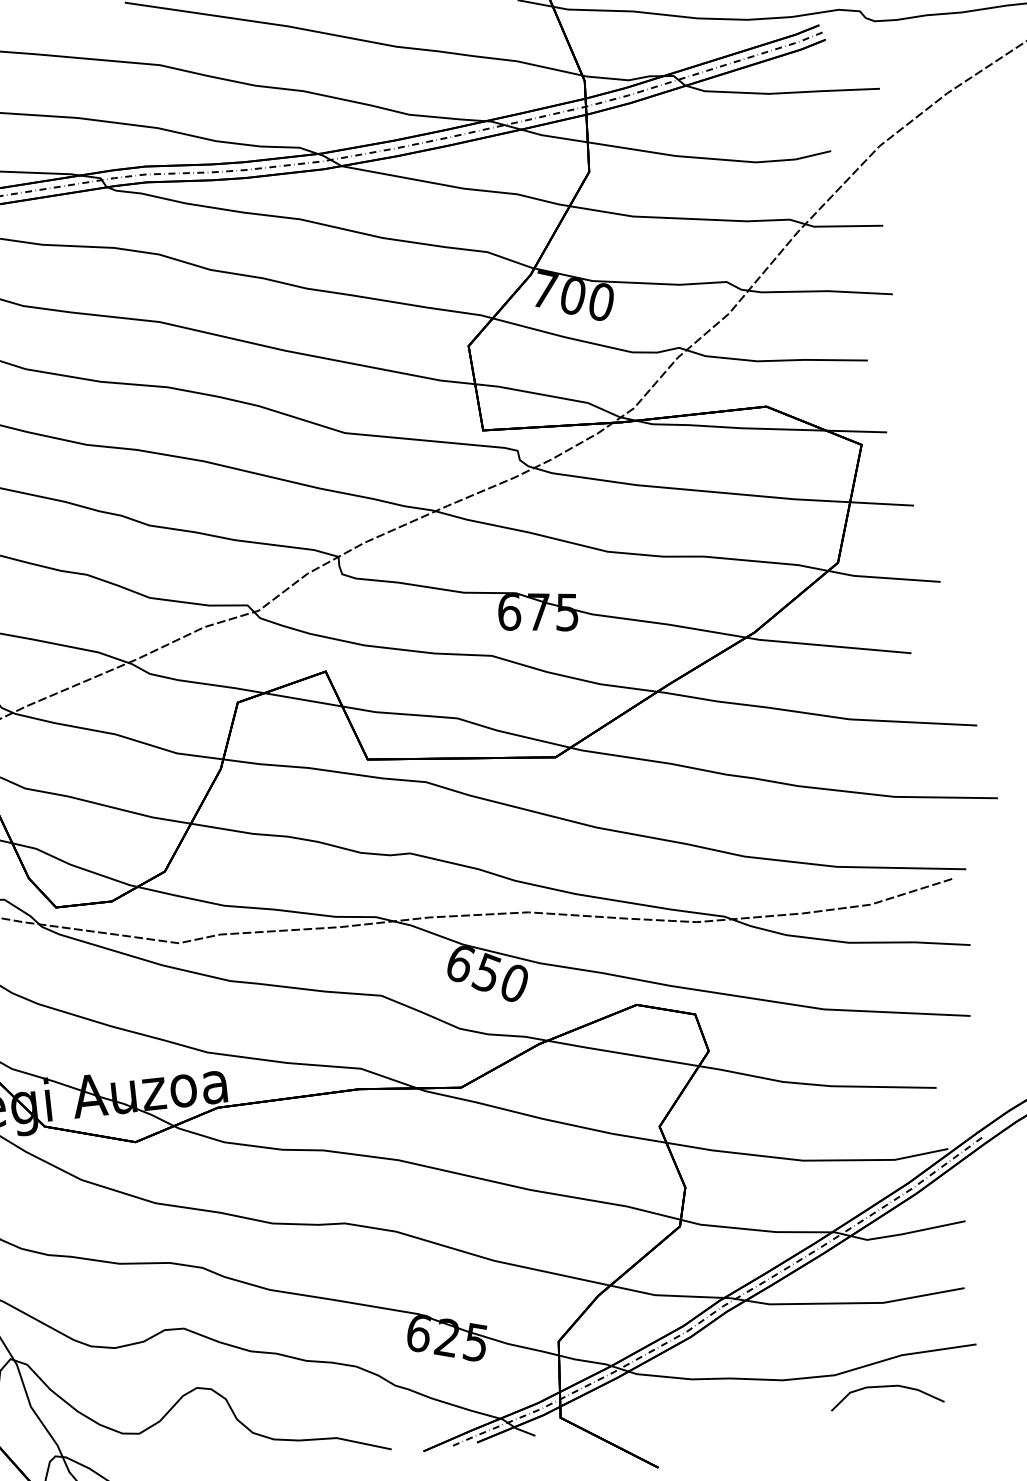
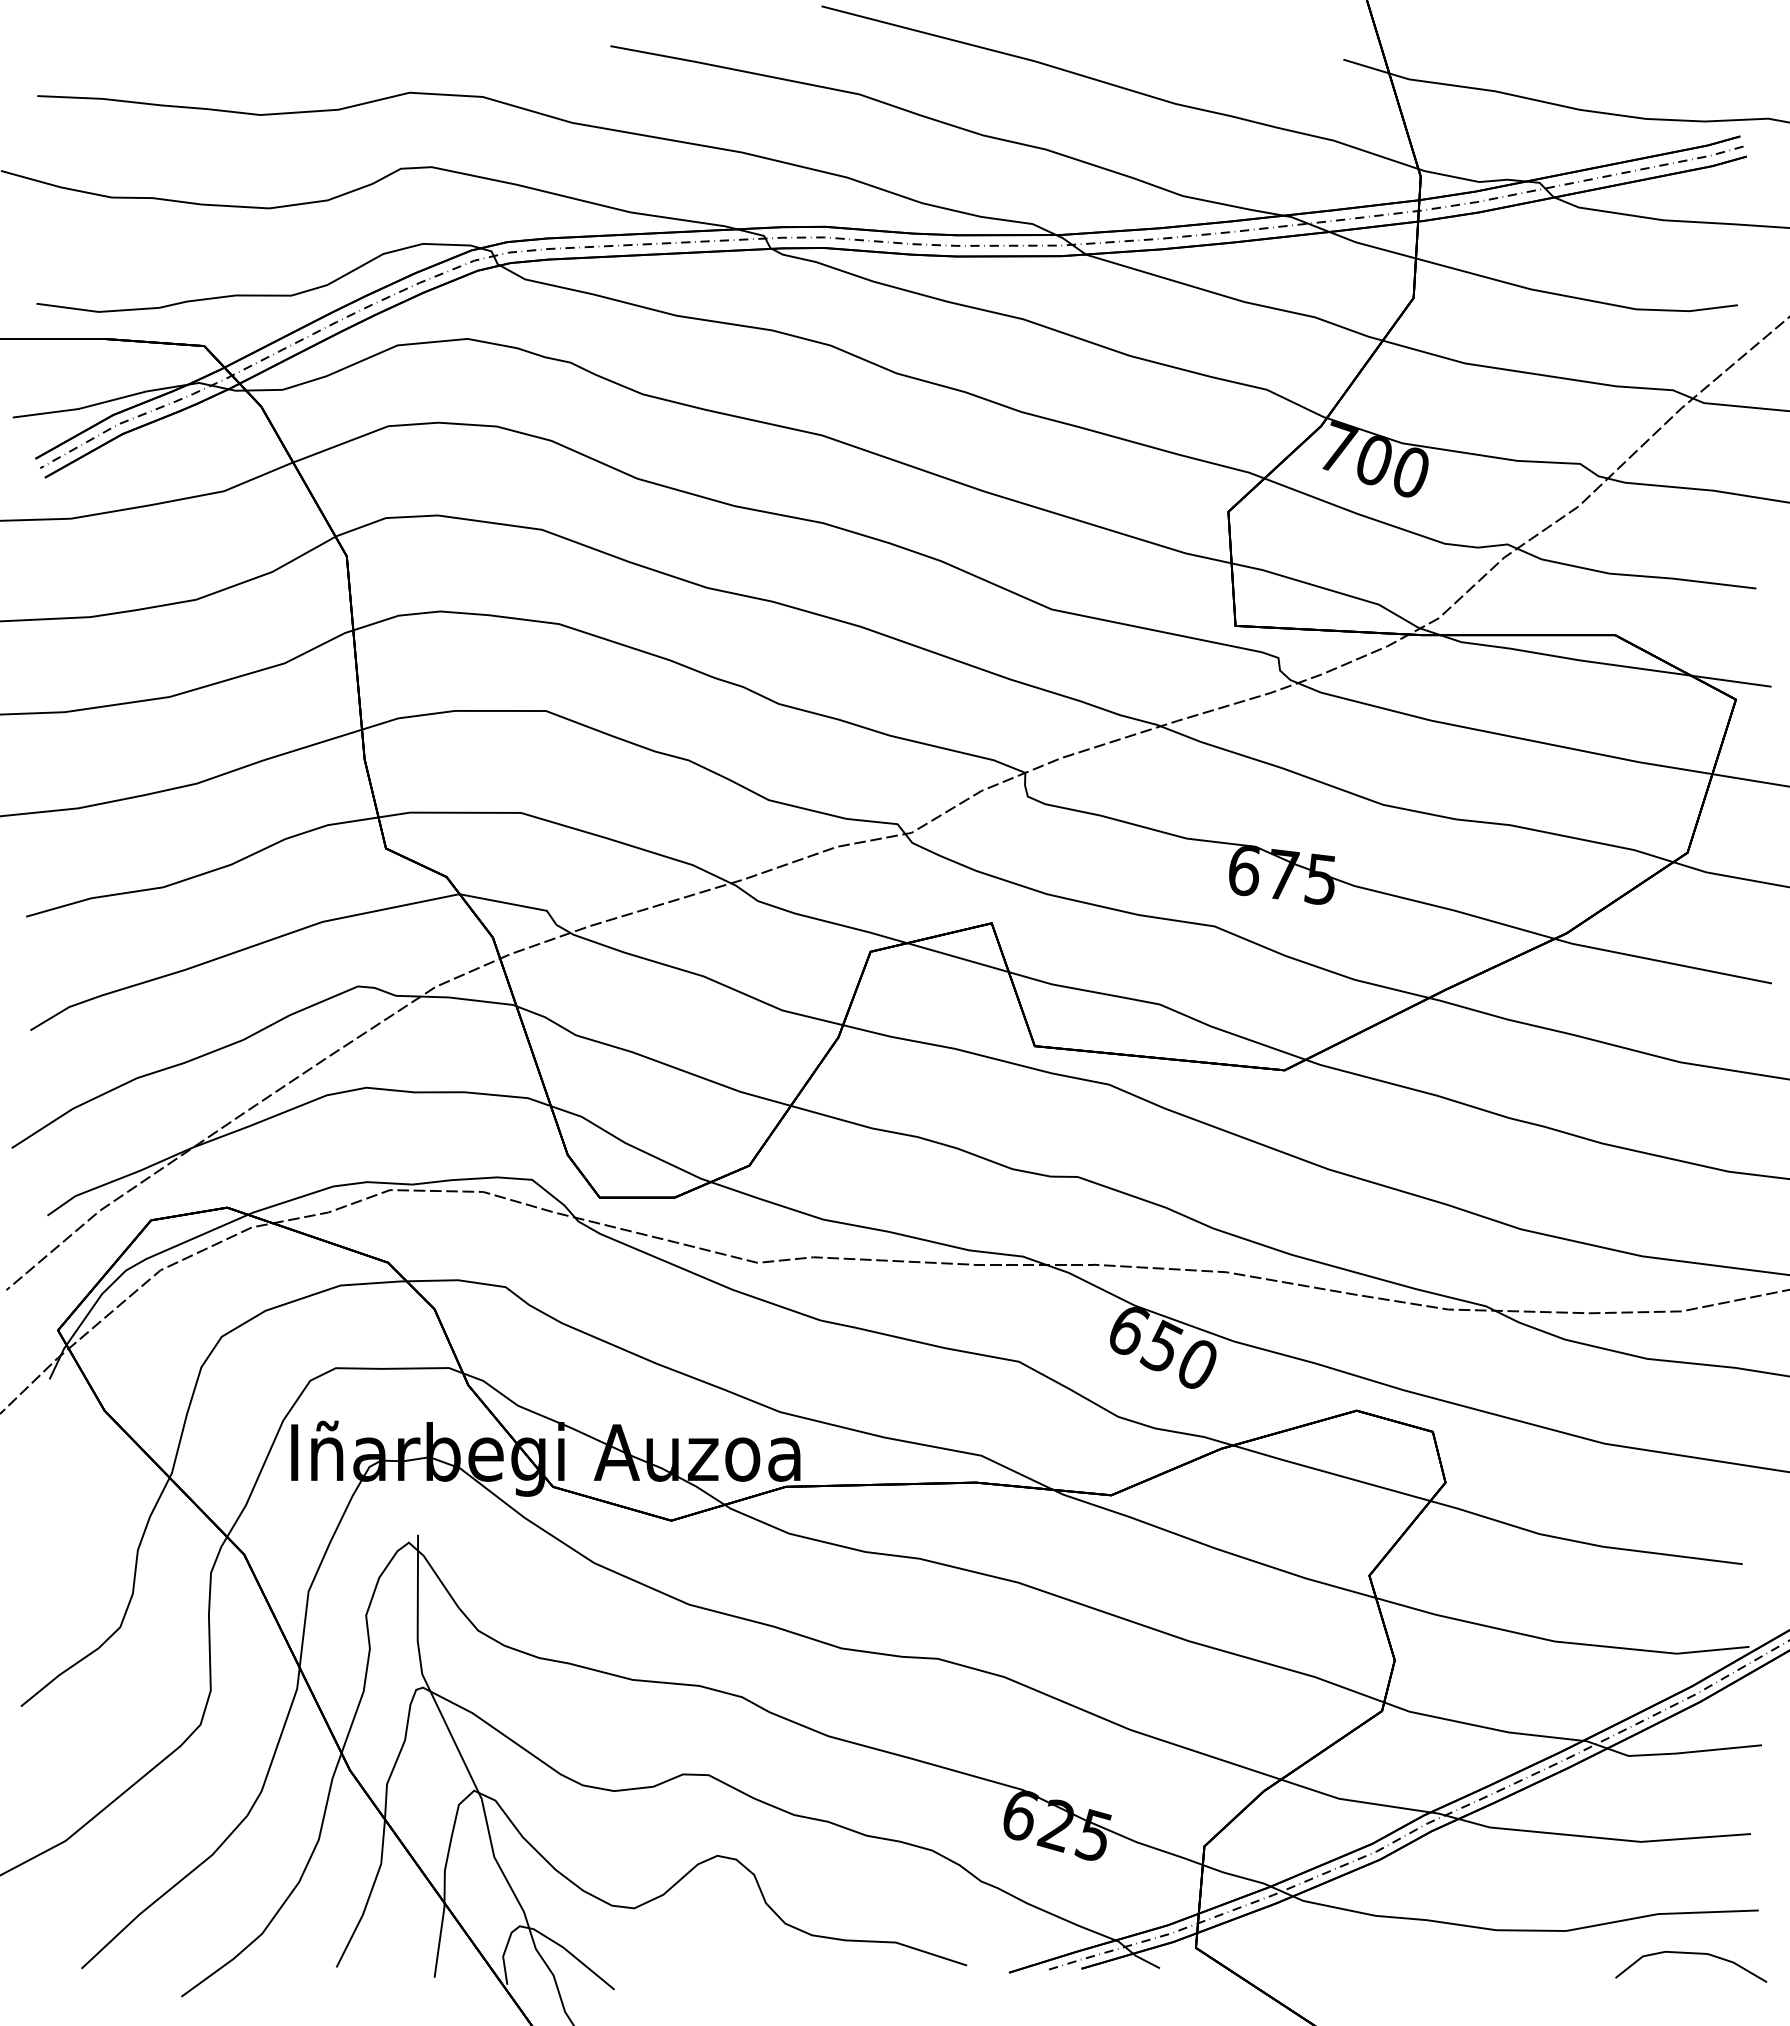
curve: (886, 1387) -> (1692, 1954), moved

